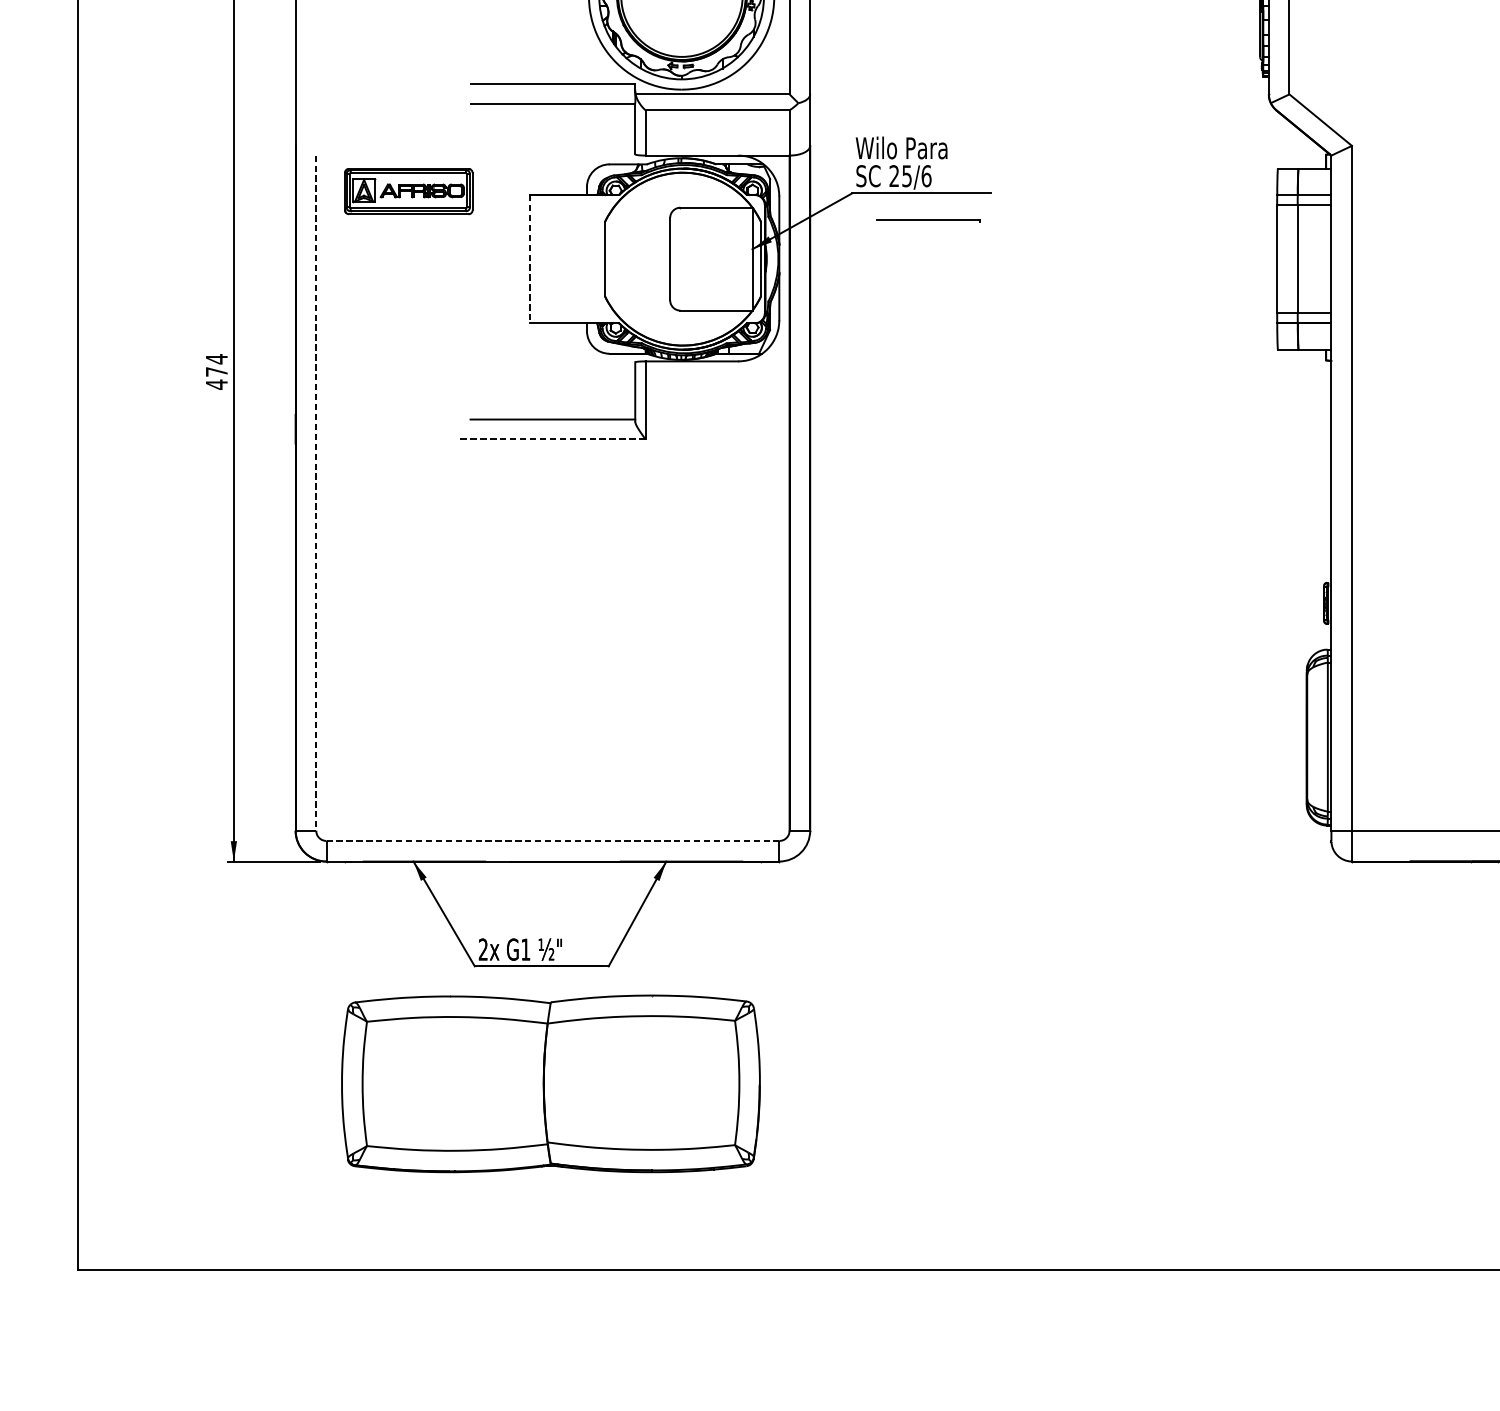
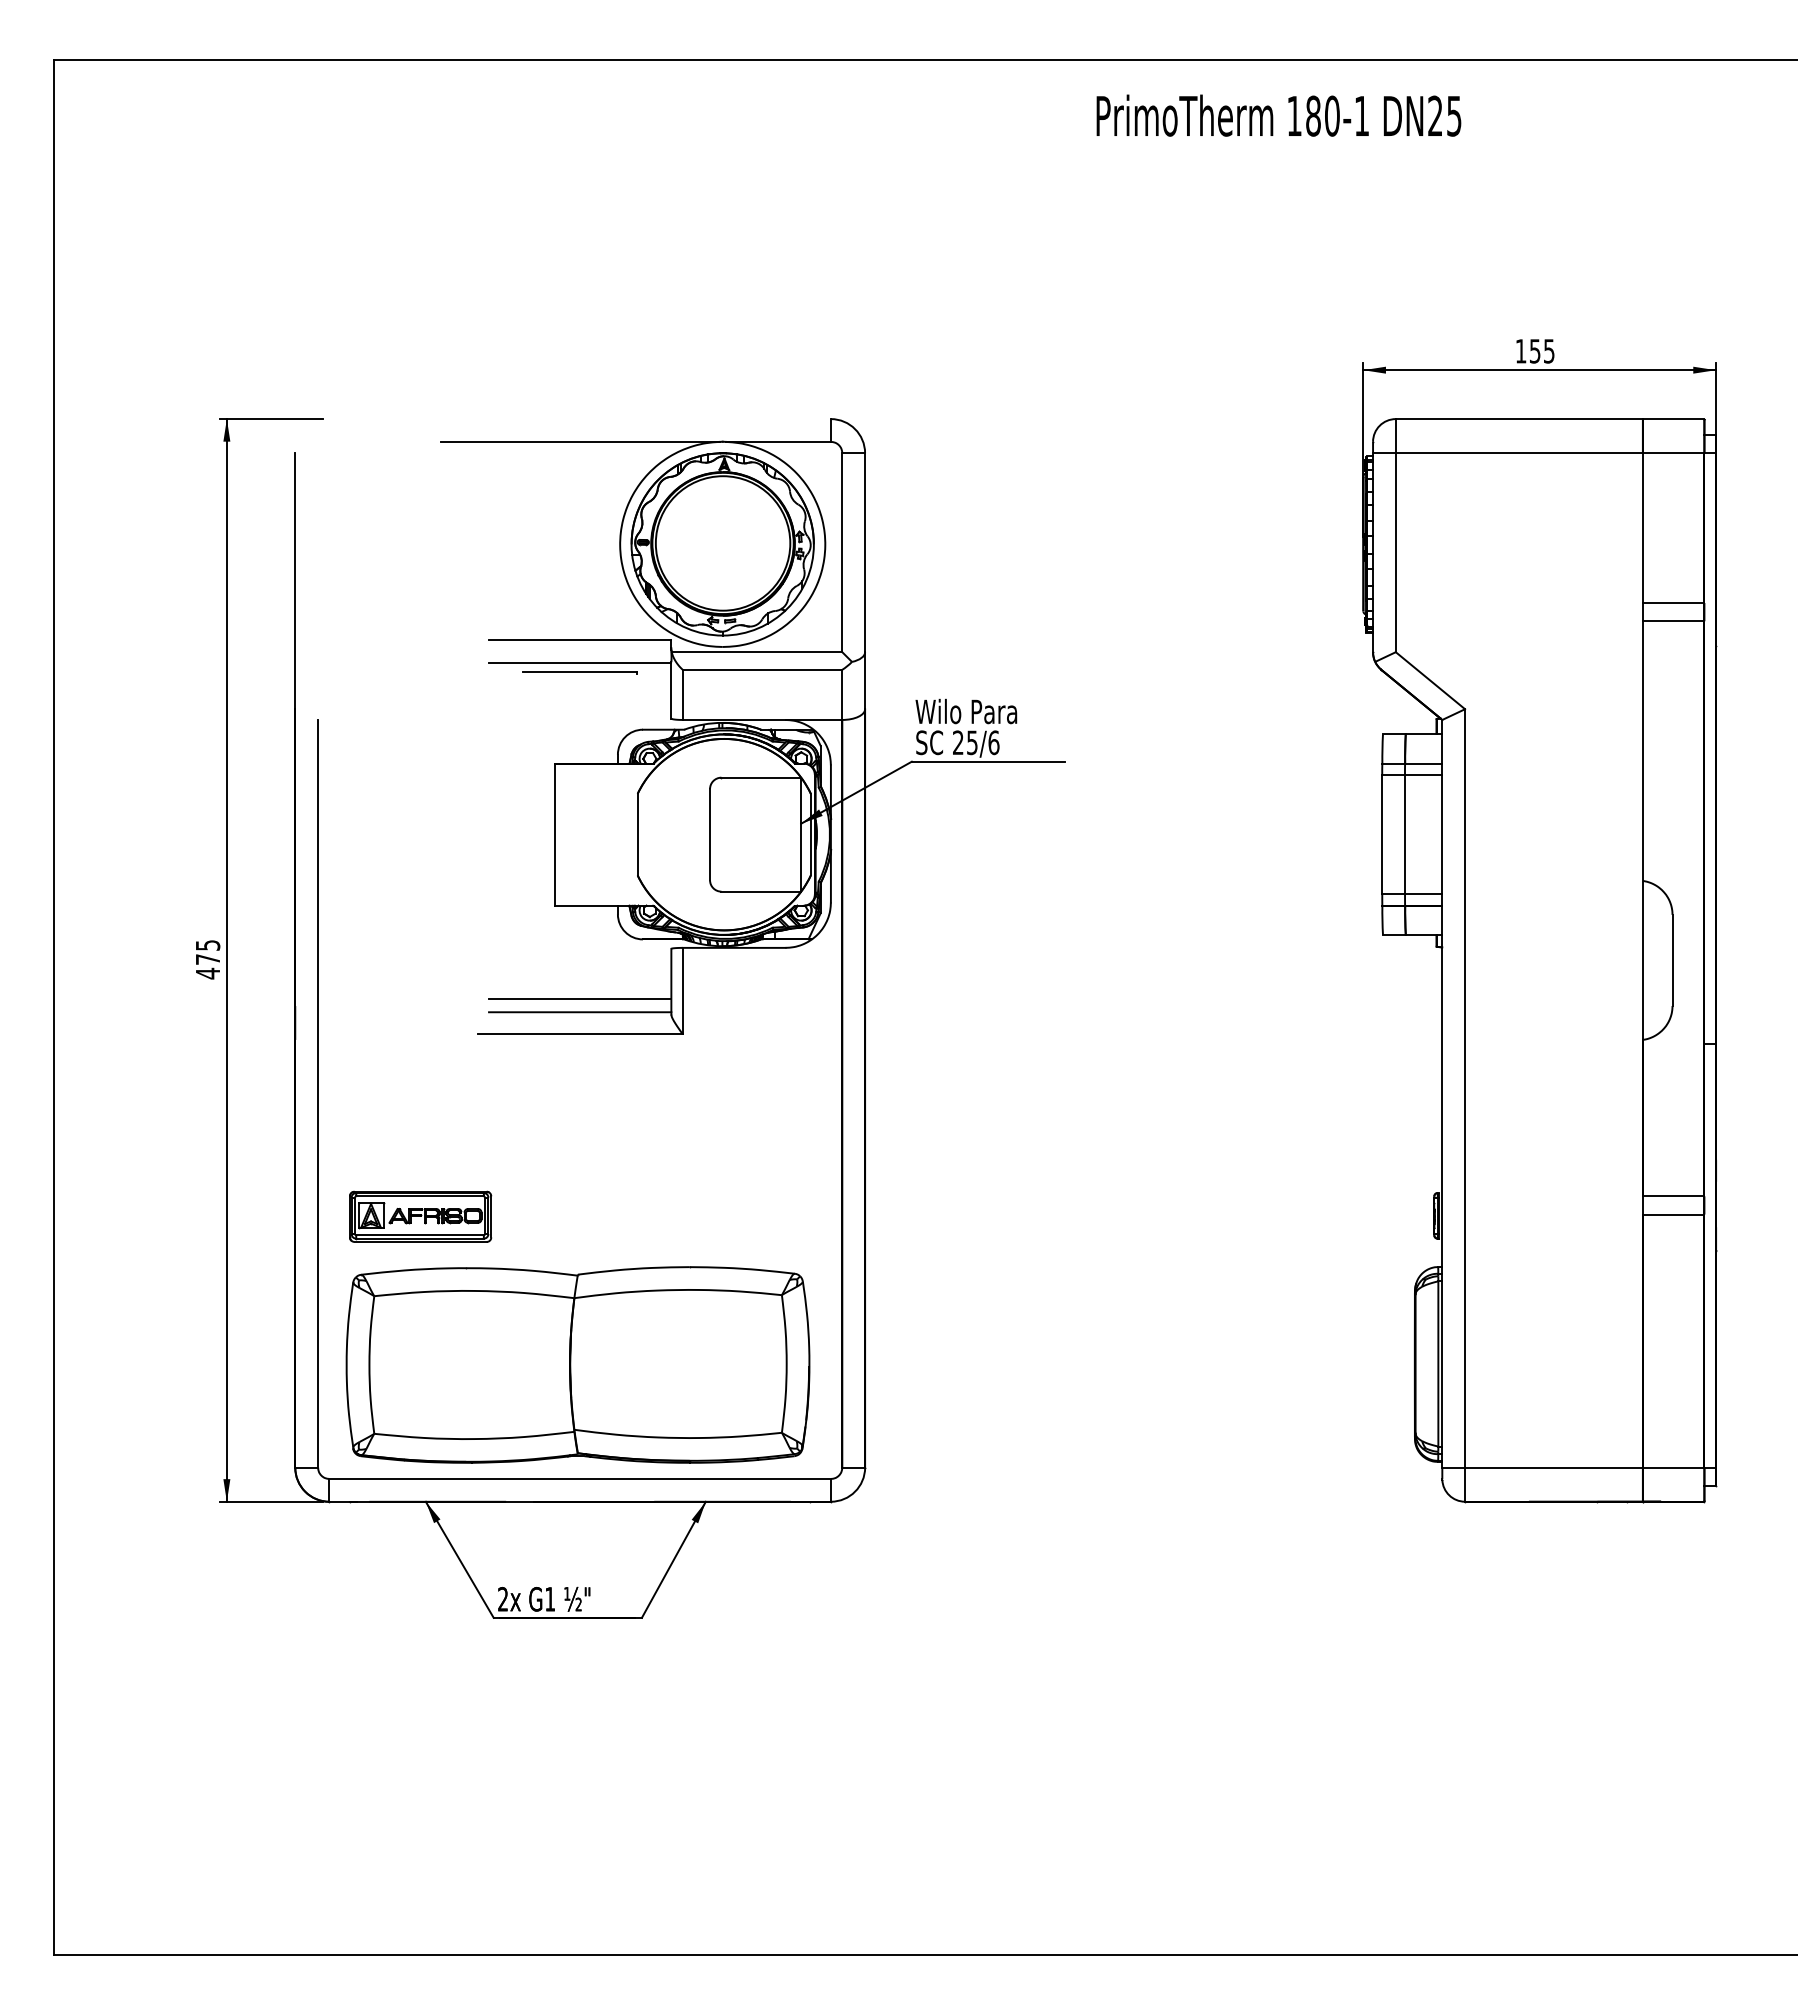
part: (408, 191) -> (420, 1216), moved
part: (927, 220) -> (579, 672), moved
line: (529, 259) -> (554, 835), dashed -> solid
text: (217, 359) -> (208, 945), 474 -> 475
line: (553, 407) -> (580, 998), added
line: (553, 439) -> (580, 1034), dashed -> solid
line: (316, 492) -> (318, 1093), dashed -> solid
line: (553, 840) -> (580, 1478), dashed -> solid
part: (550, 1083) -> (577, 1364), moved

